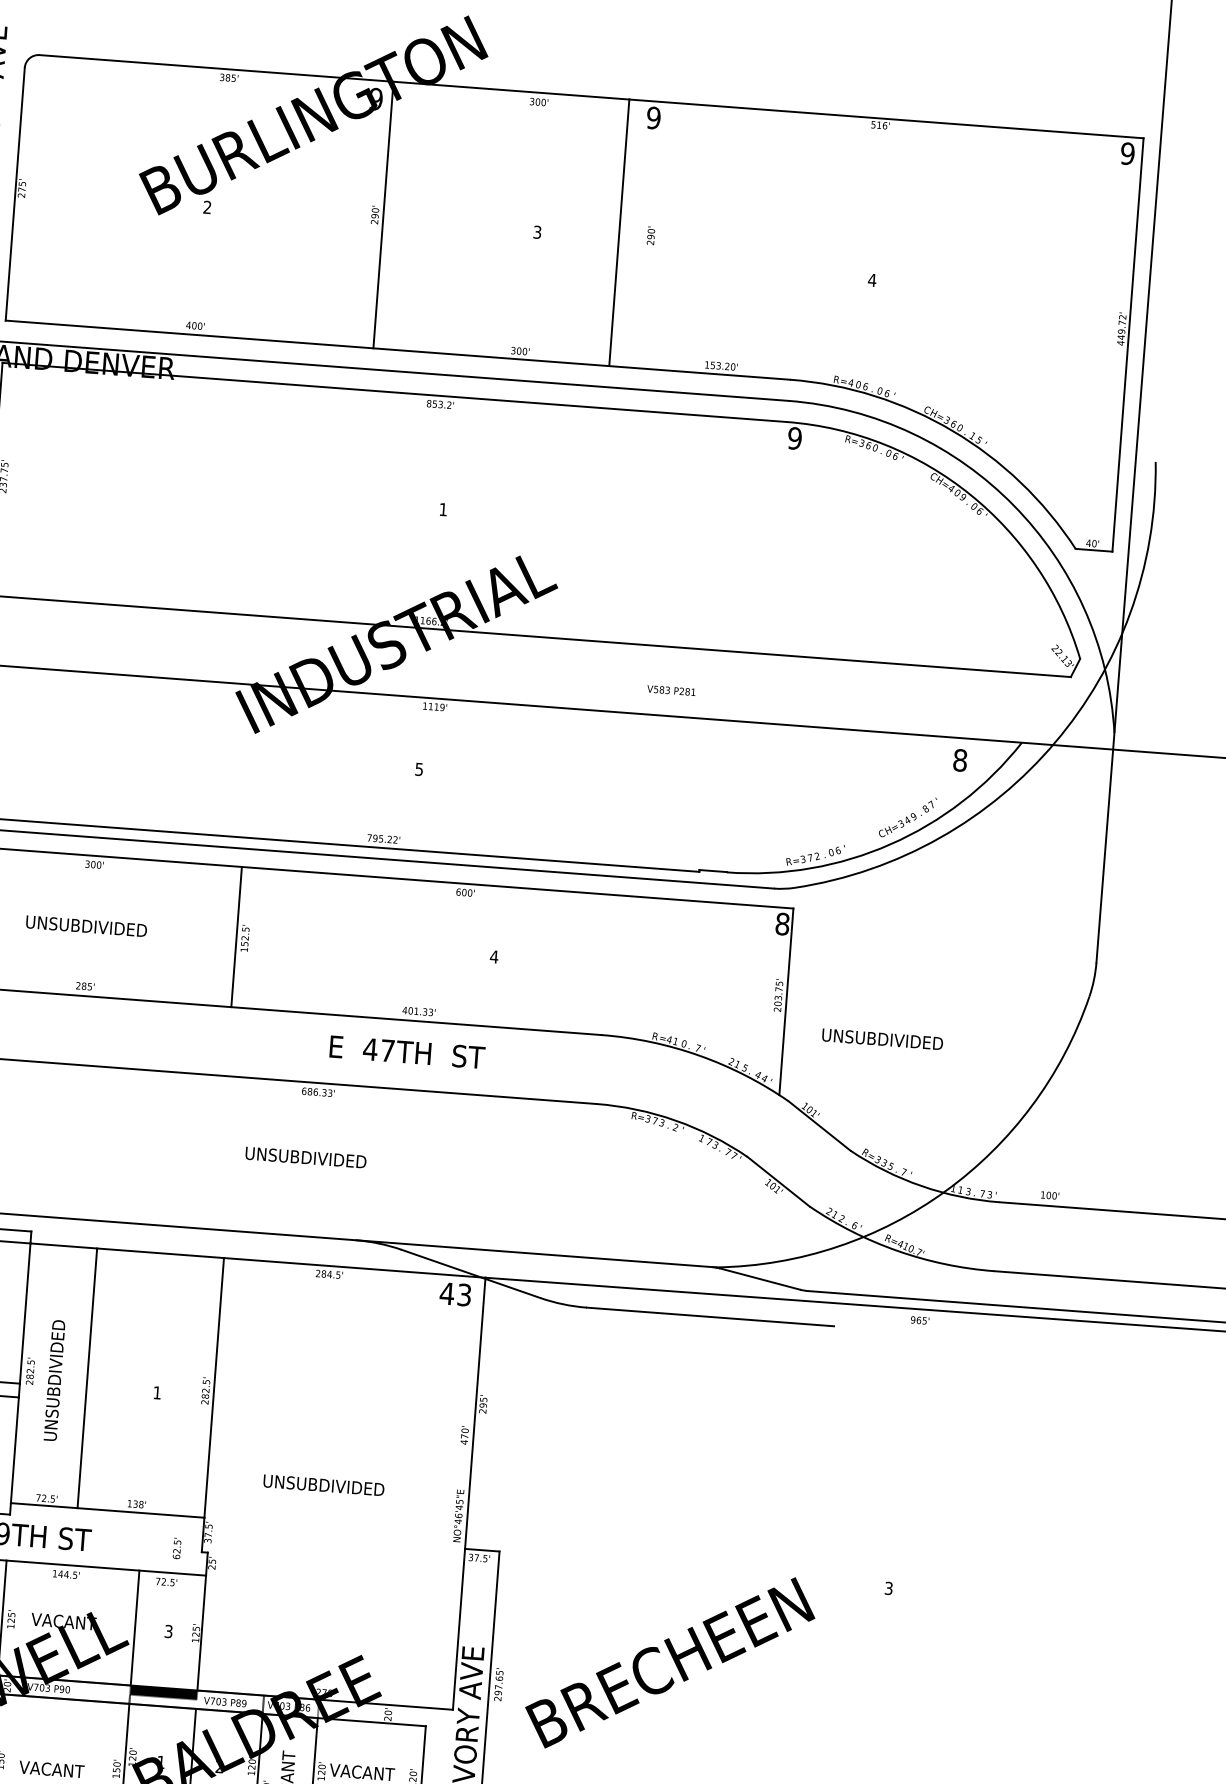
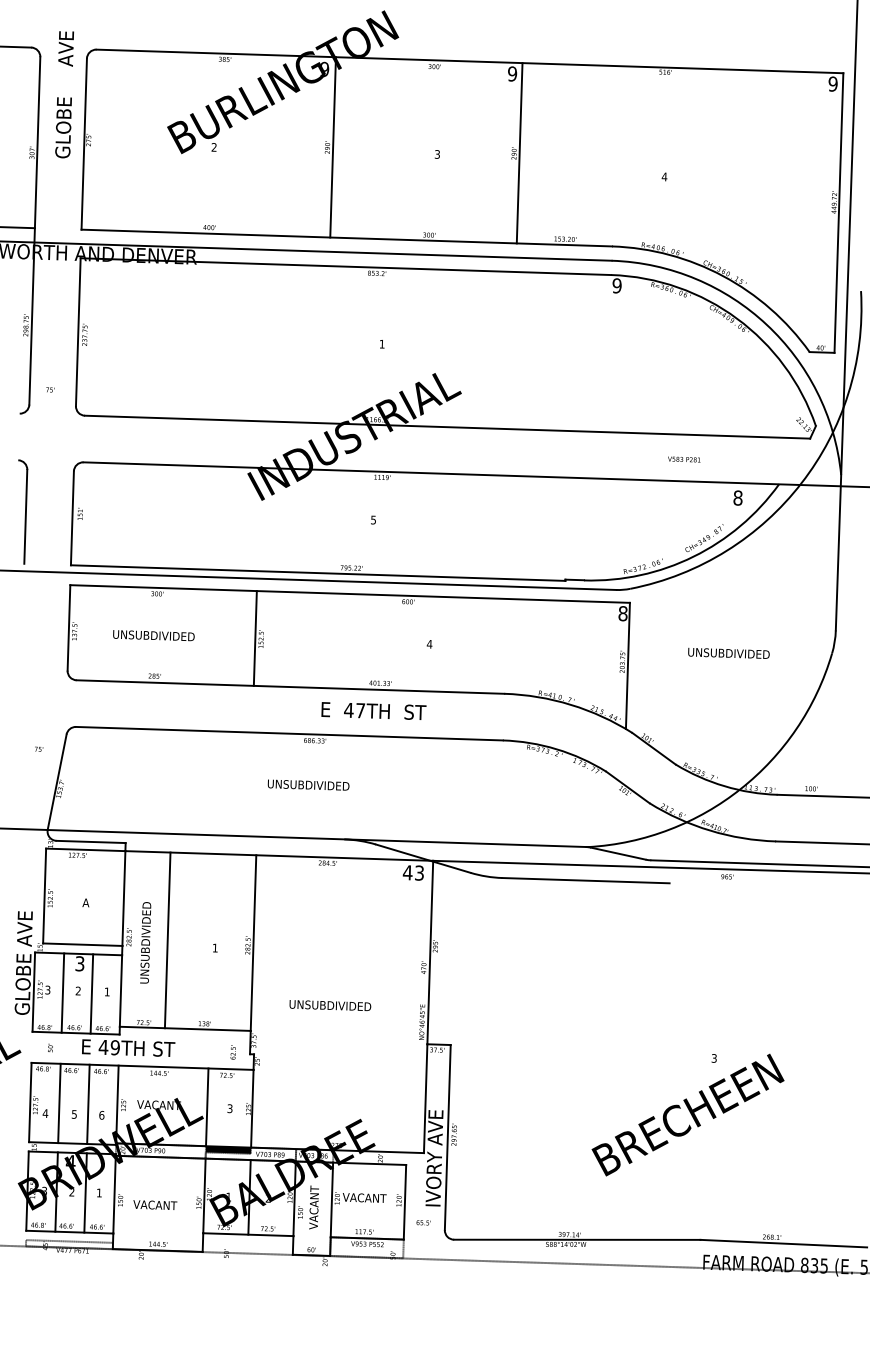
line: (619, 232) -> (519, 153), moved
text: (671, 690) -> (684, 459), moved
text: (882, 1037) -> (728, 652), moved
text: (669, 1661) -> (687, 1114), moved

